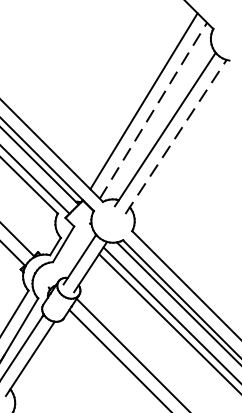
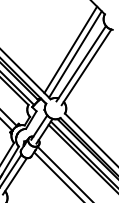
line: (153, 110) -> (75, 54), dashed -> solid
line: (175, 135) -> (86, 66), dashed -> solid

